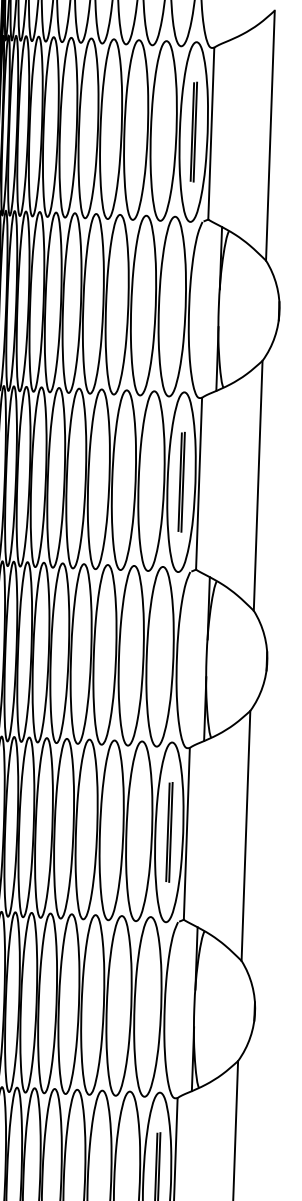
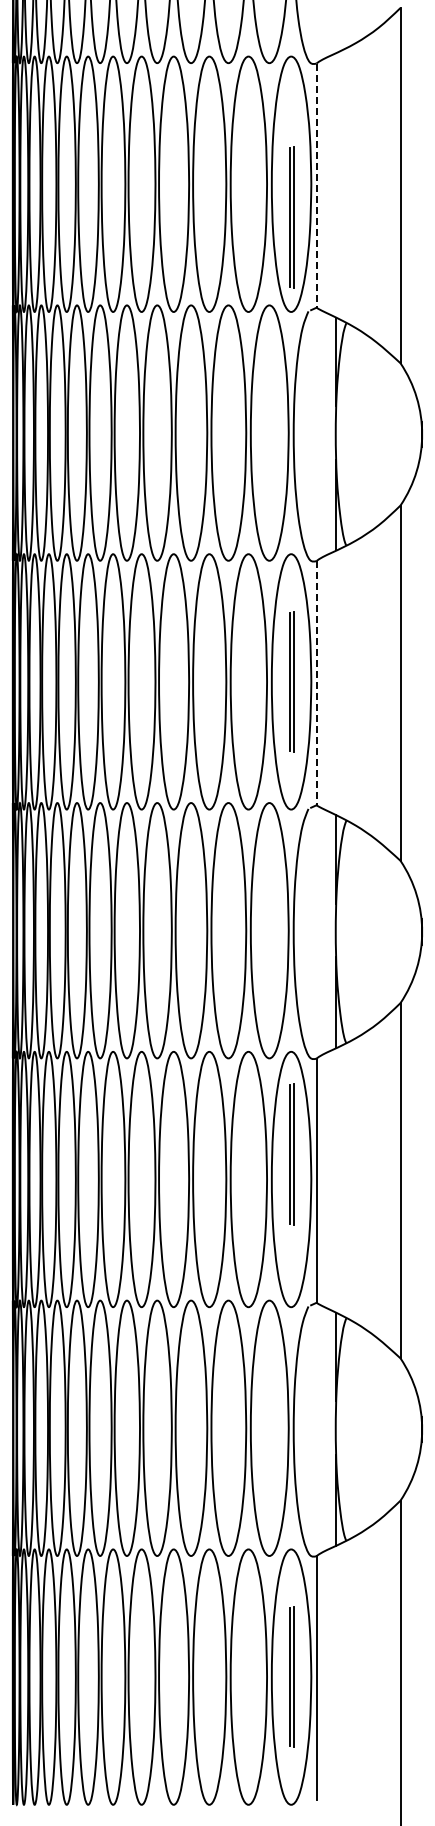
part: (193, 132) -> (291, 217), moved
line: (211, 134) -> (316, 186), solid -> dashed
line: (199, 483) -> (316, 683), solid -> dashed
part: (169, 832) -> (291, 1154), moved

